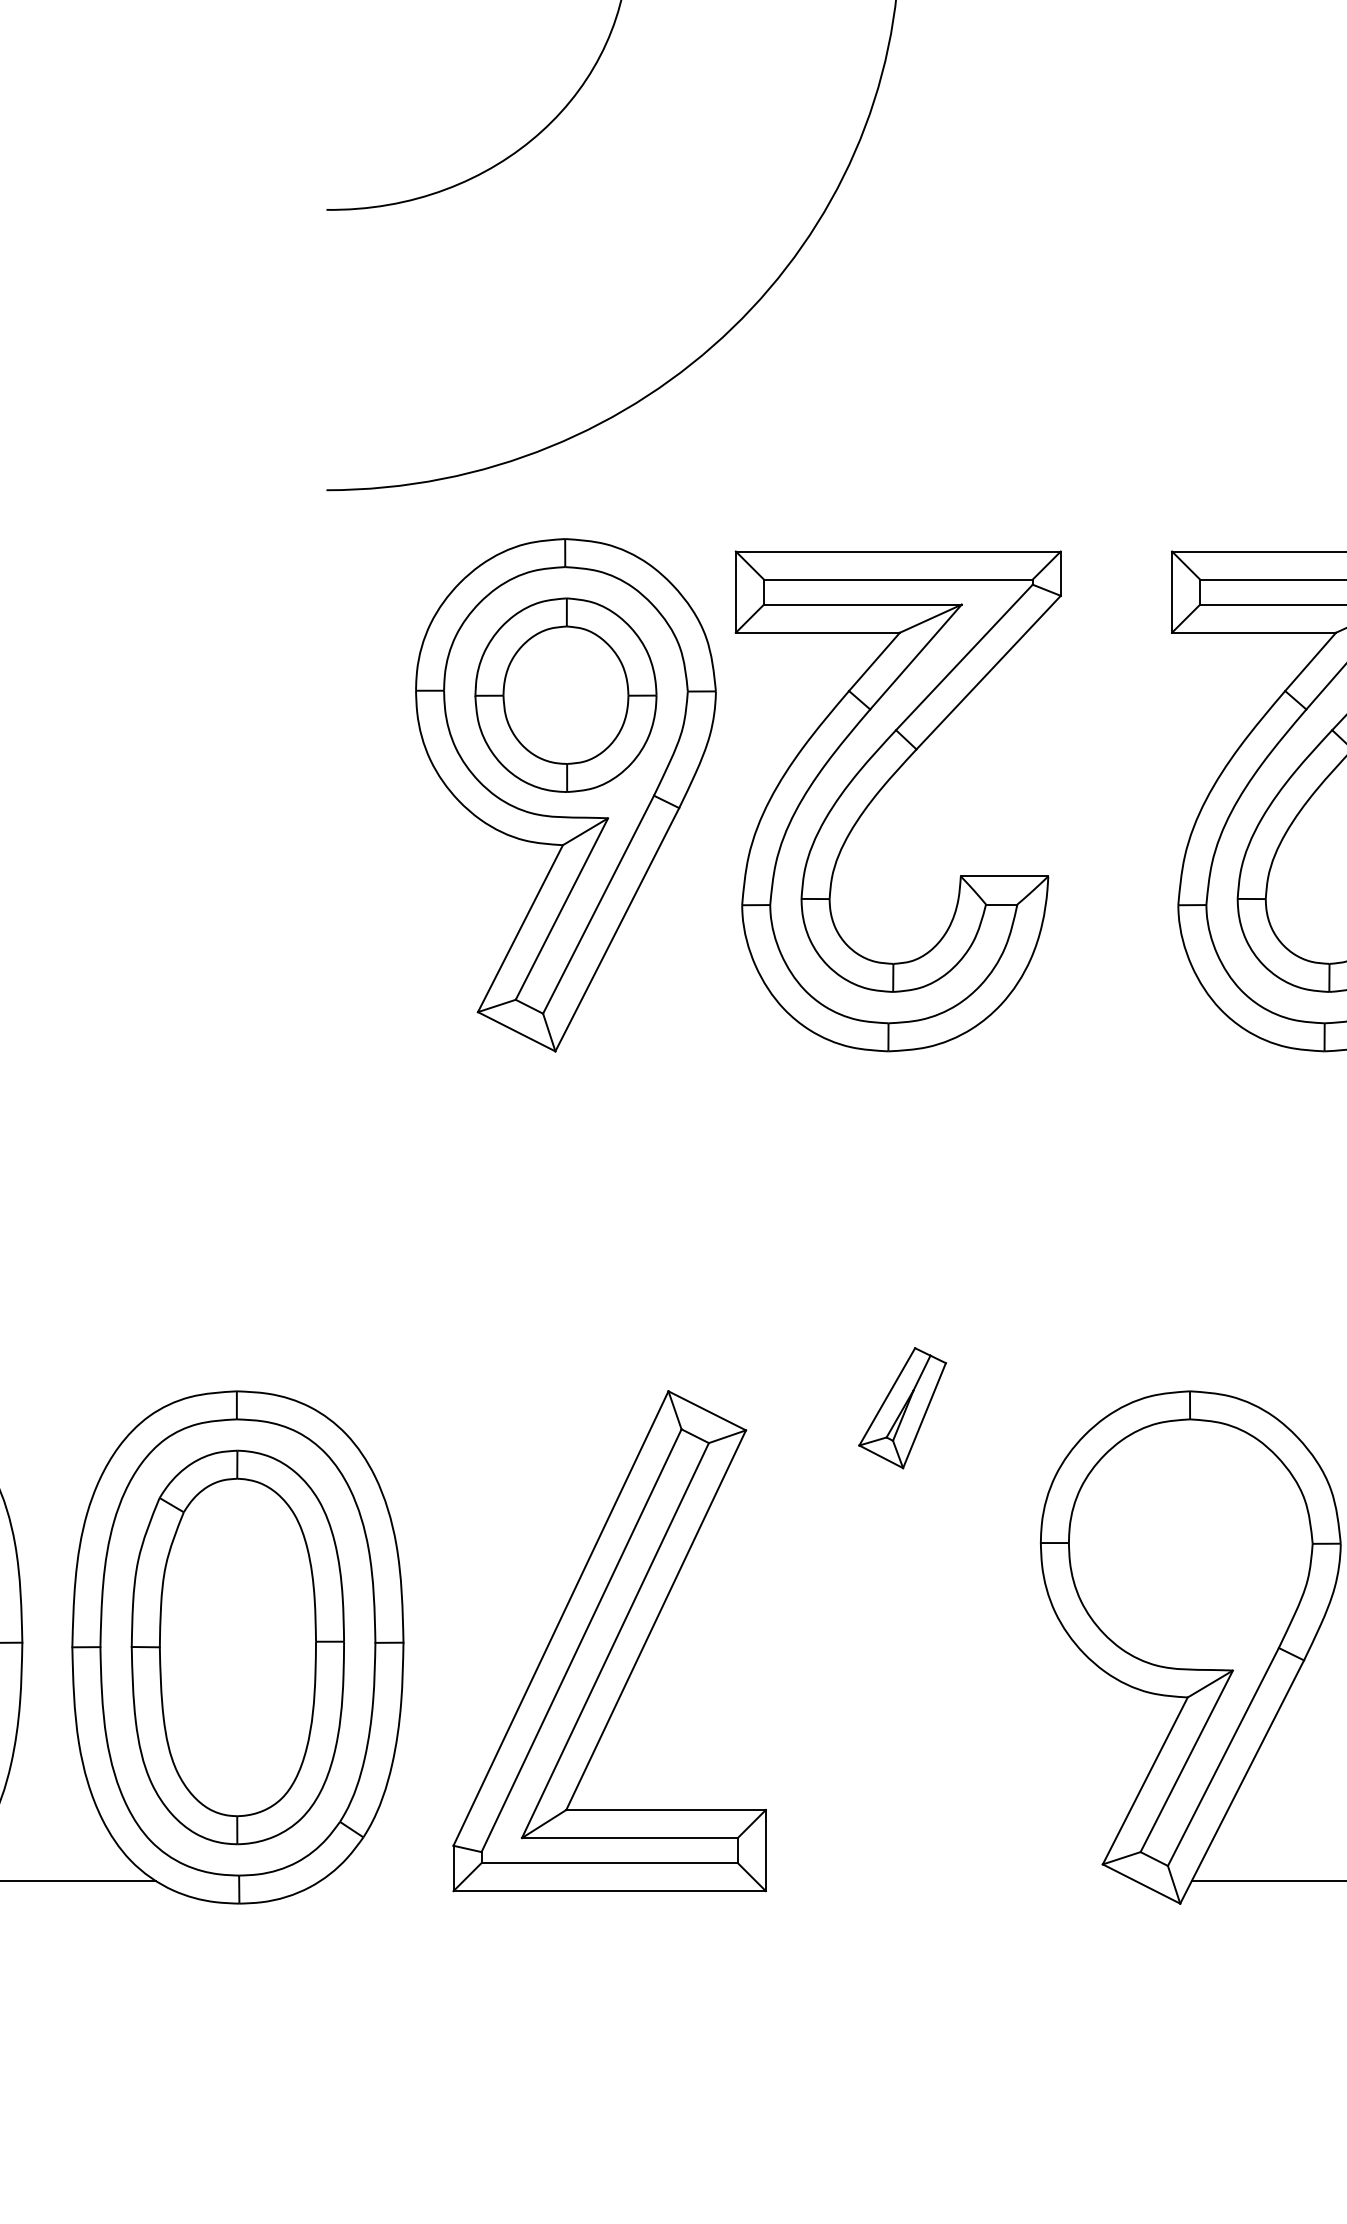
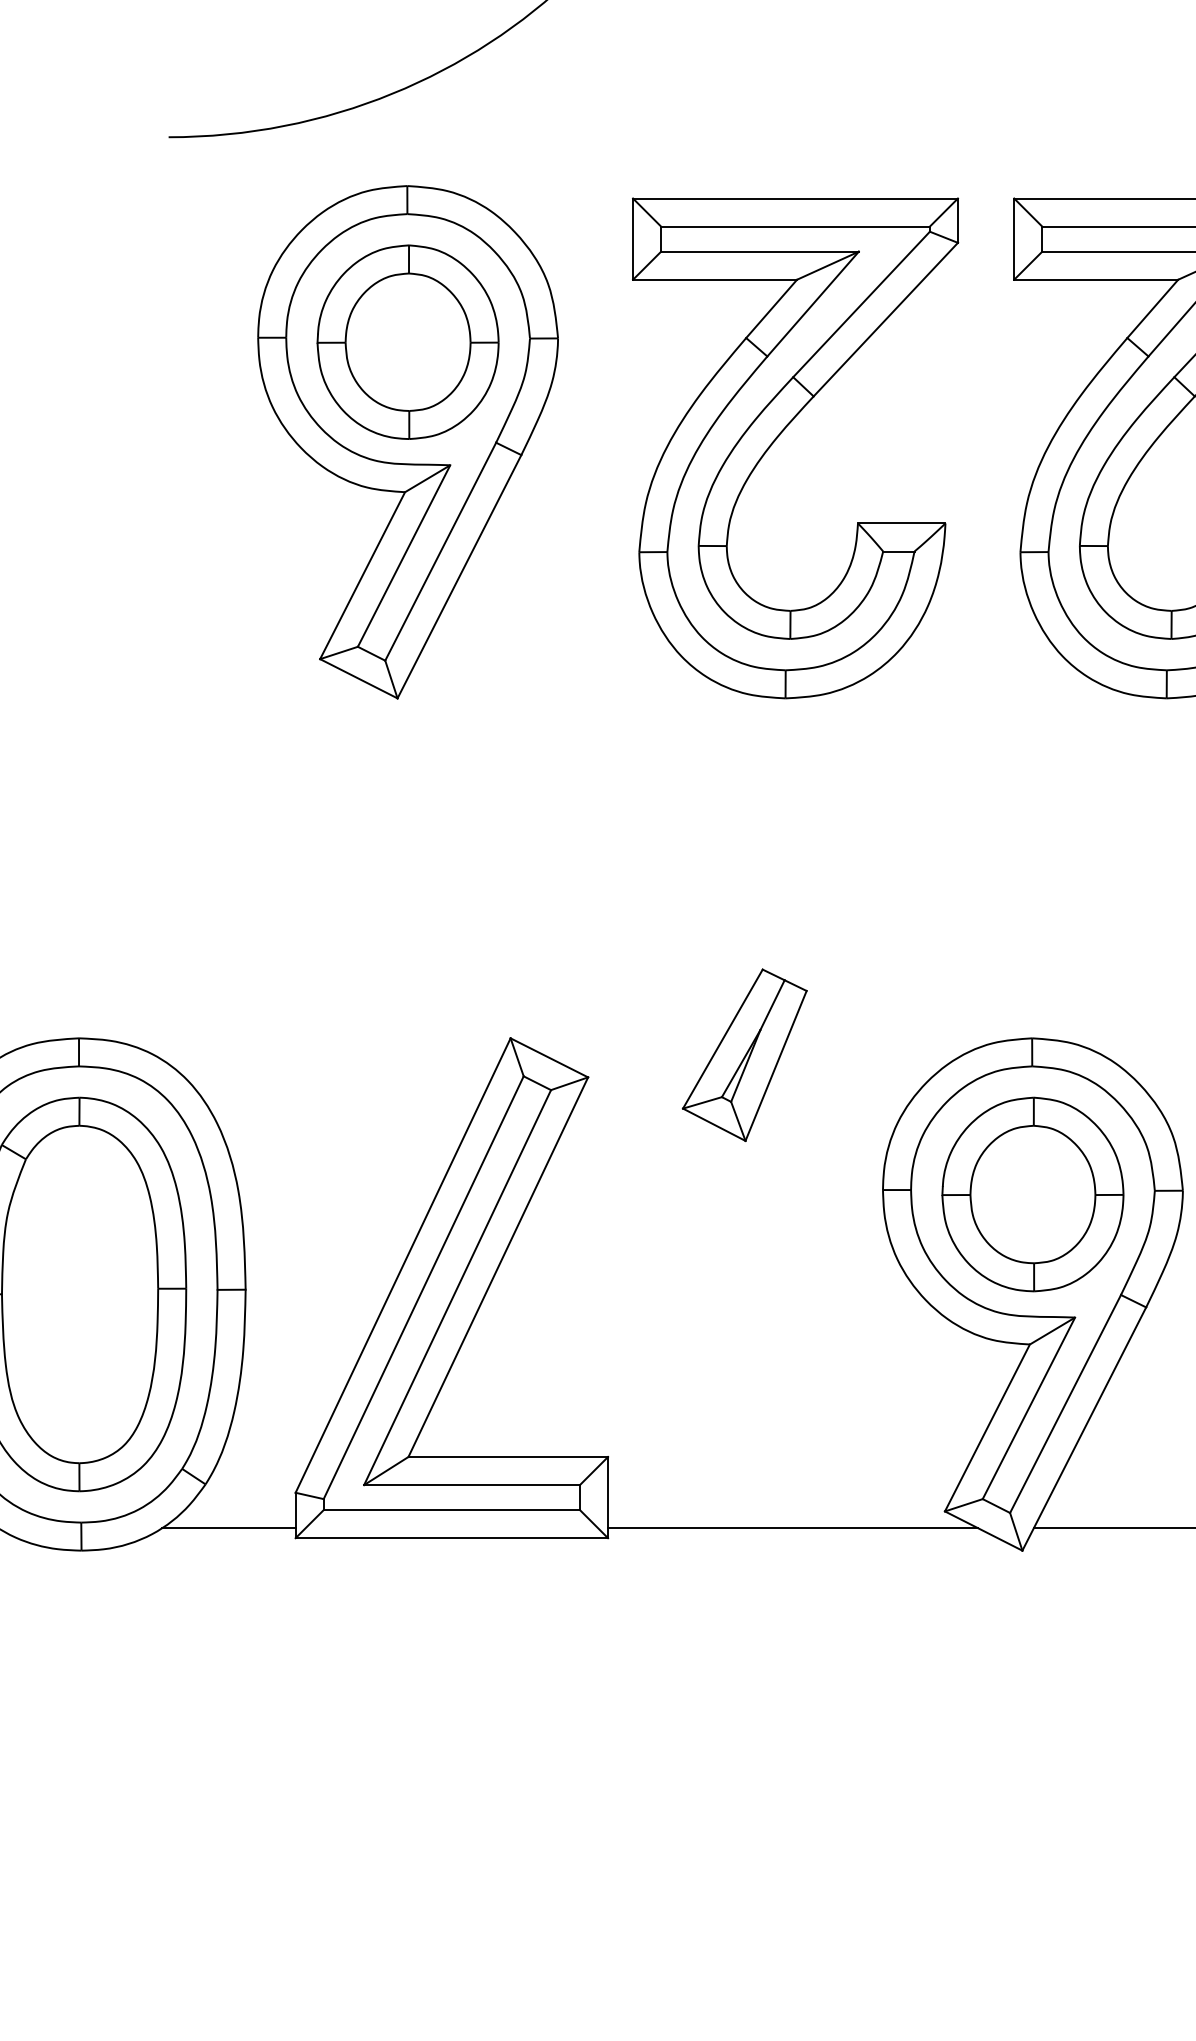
part: (882, 789) -> (779, 436), moved
part: (902, 1407) -> (744, 1054), size x1.43
part: (1190, 1547) -> (1032, 1194), added
line: (386, 1881) -> (228, 1528), added
line: (950, 1881) -> (792, 1528), added

